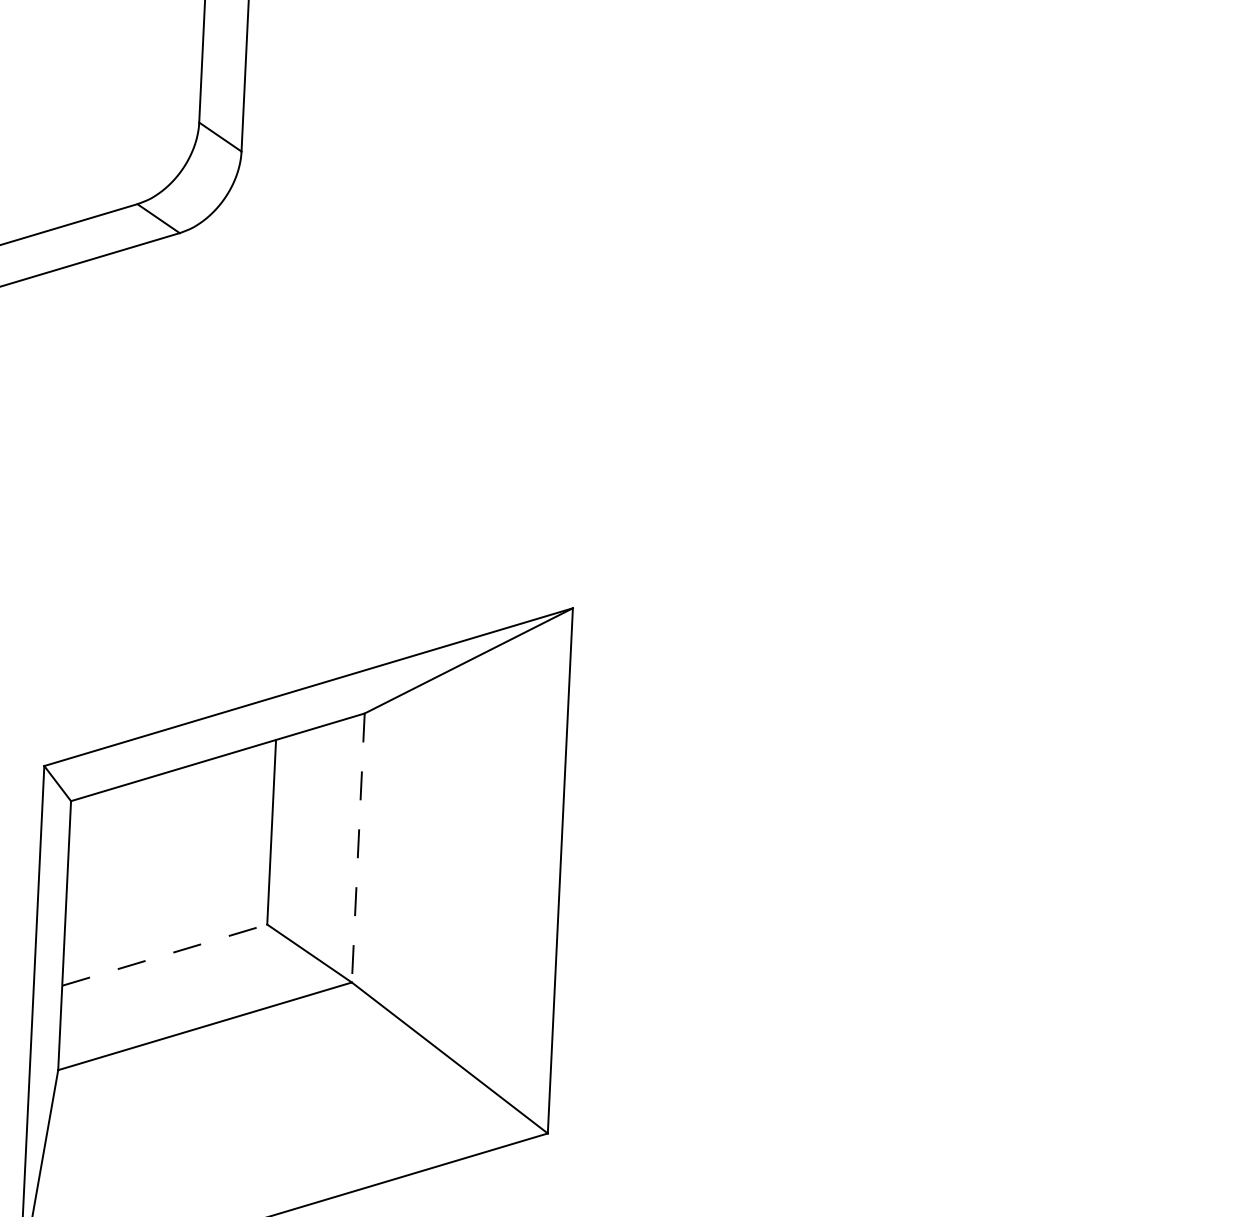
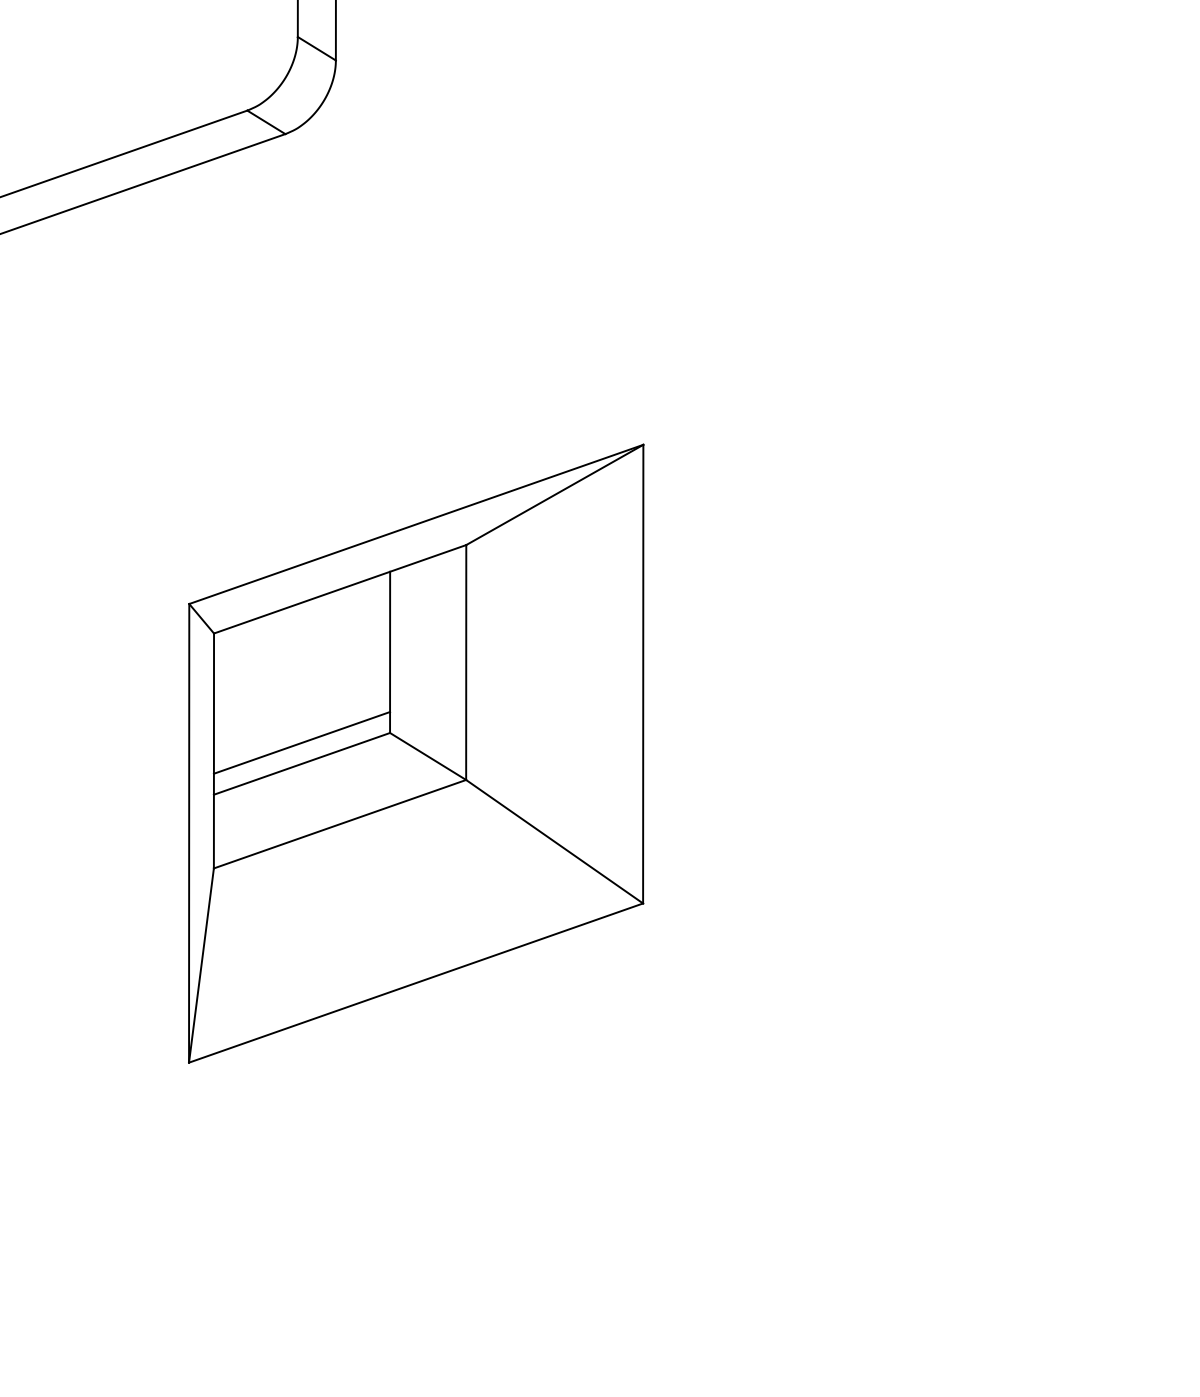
line: (358, 849) -> (466, 663), dashed -> solid
line: (165, 930) -> (301, 742), added
line: (165, 954) -> (302, 763), dashed -> solid

